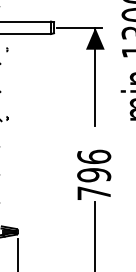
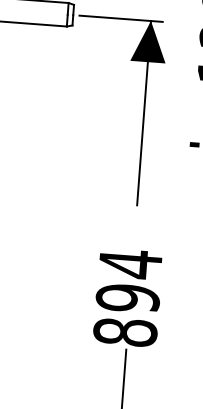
text: (94, 174) -> (128, 296), 796 -> 894

